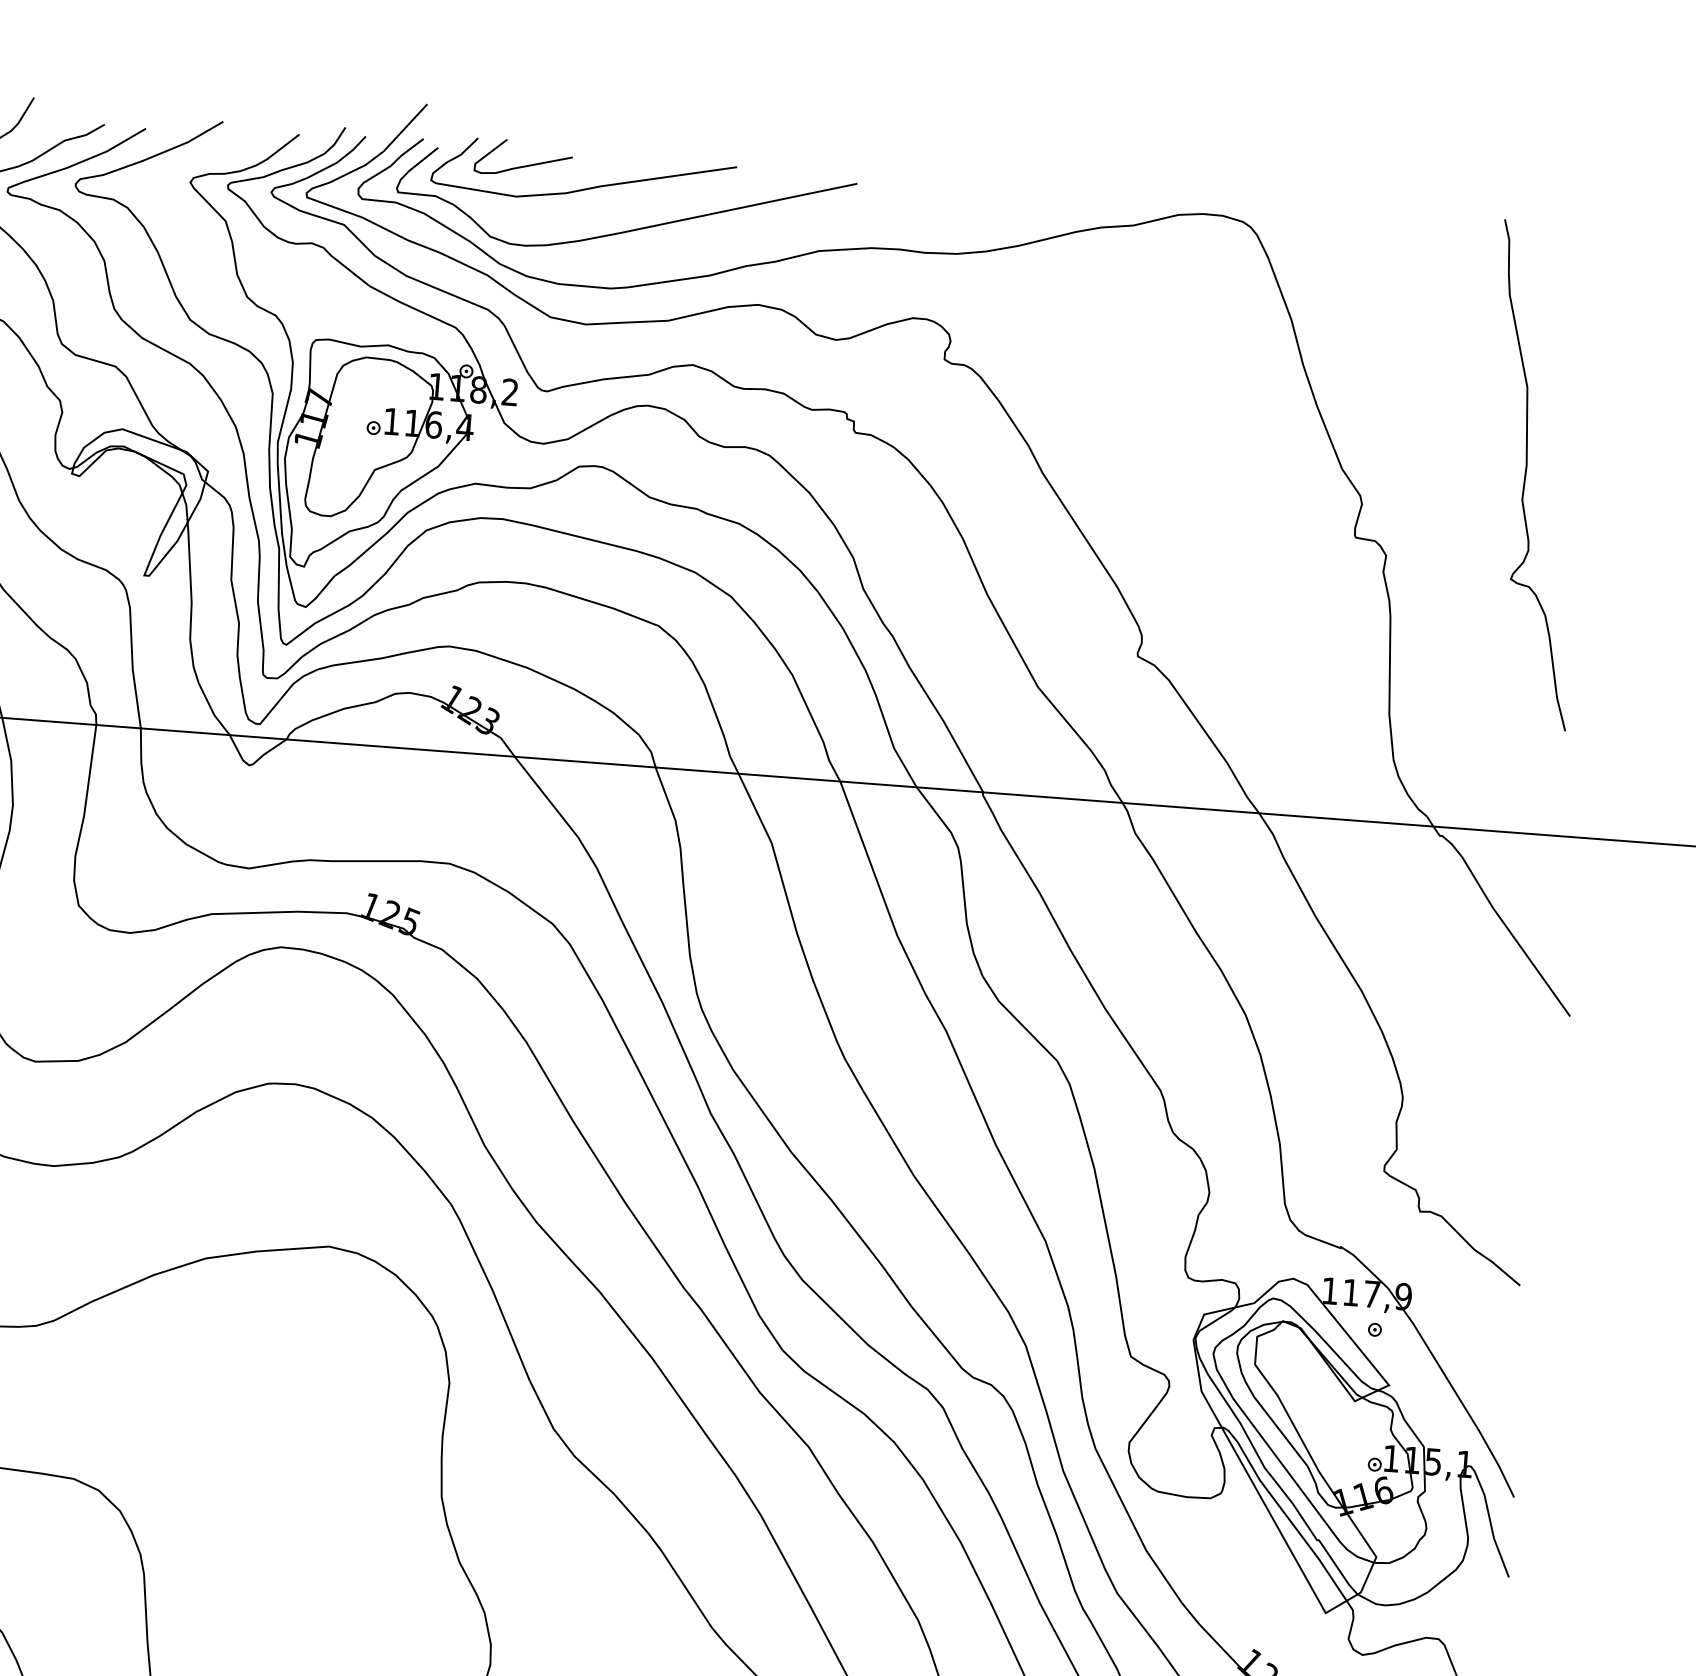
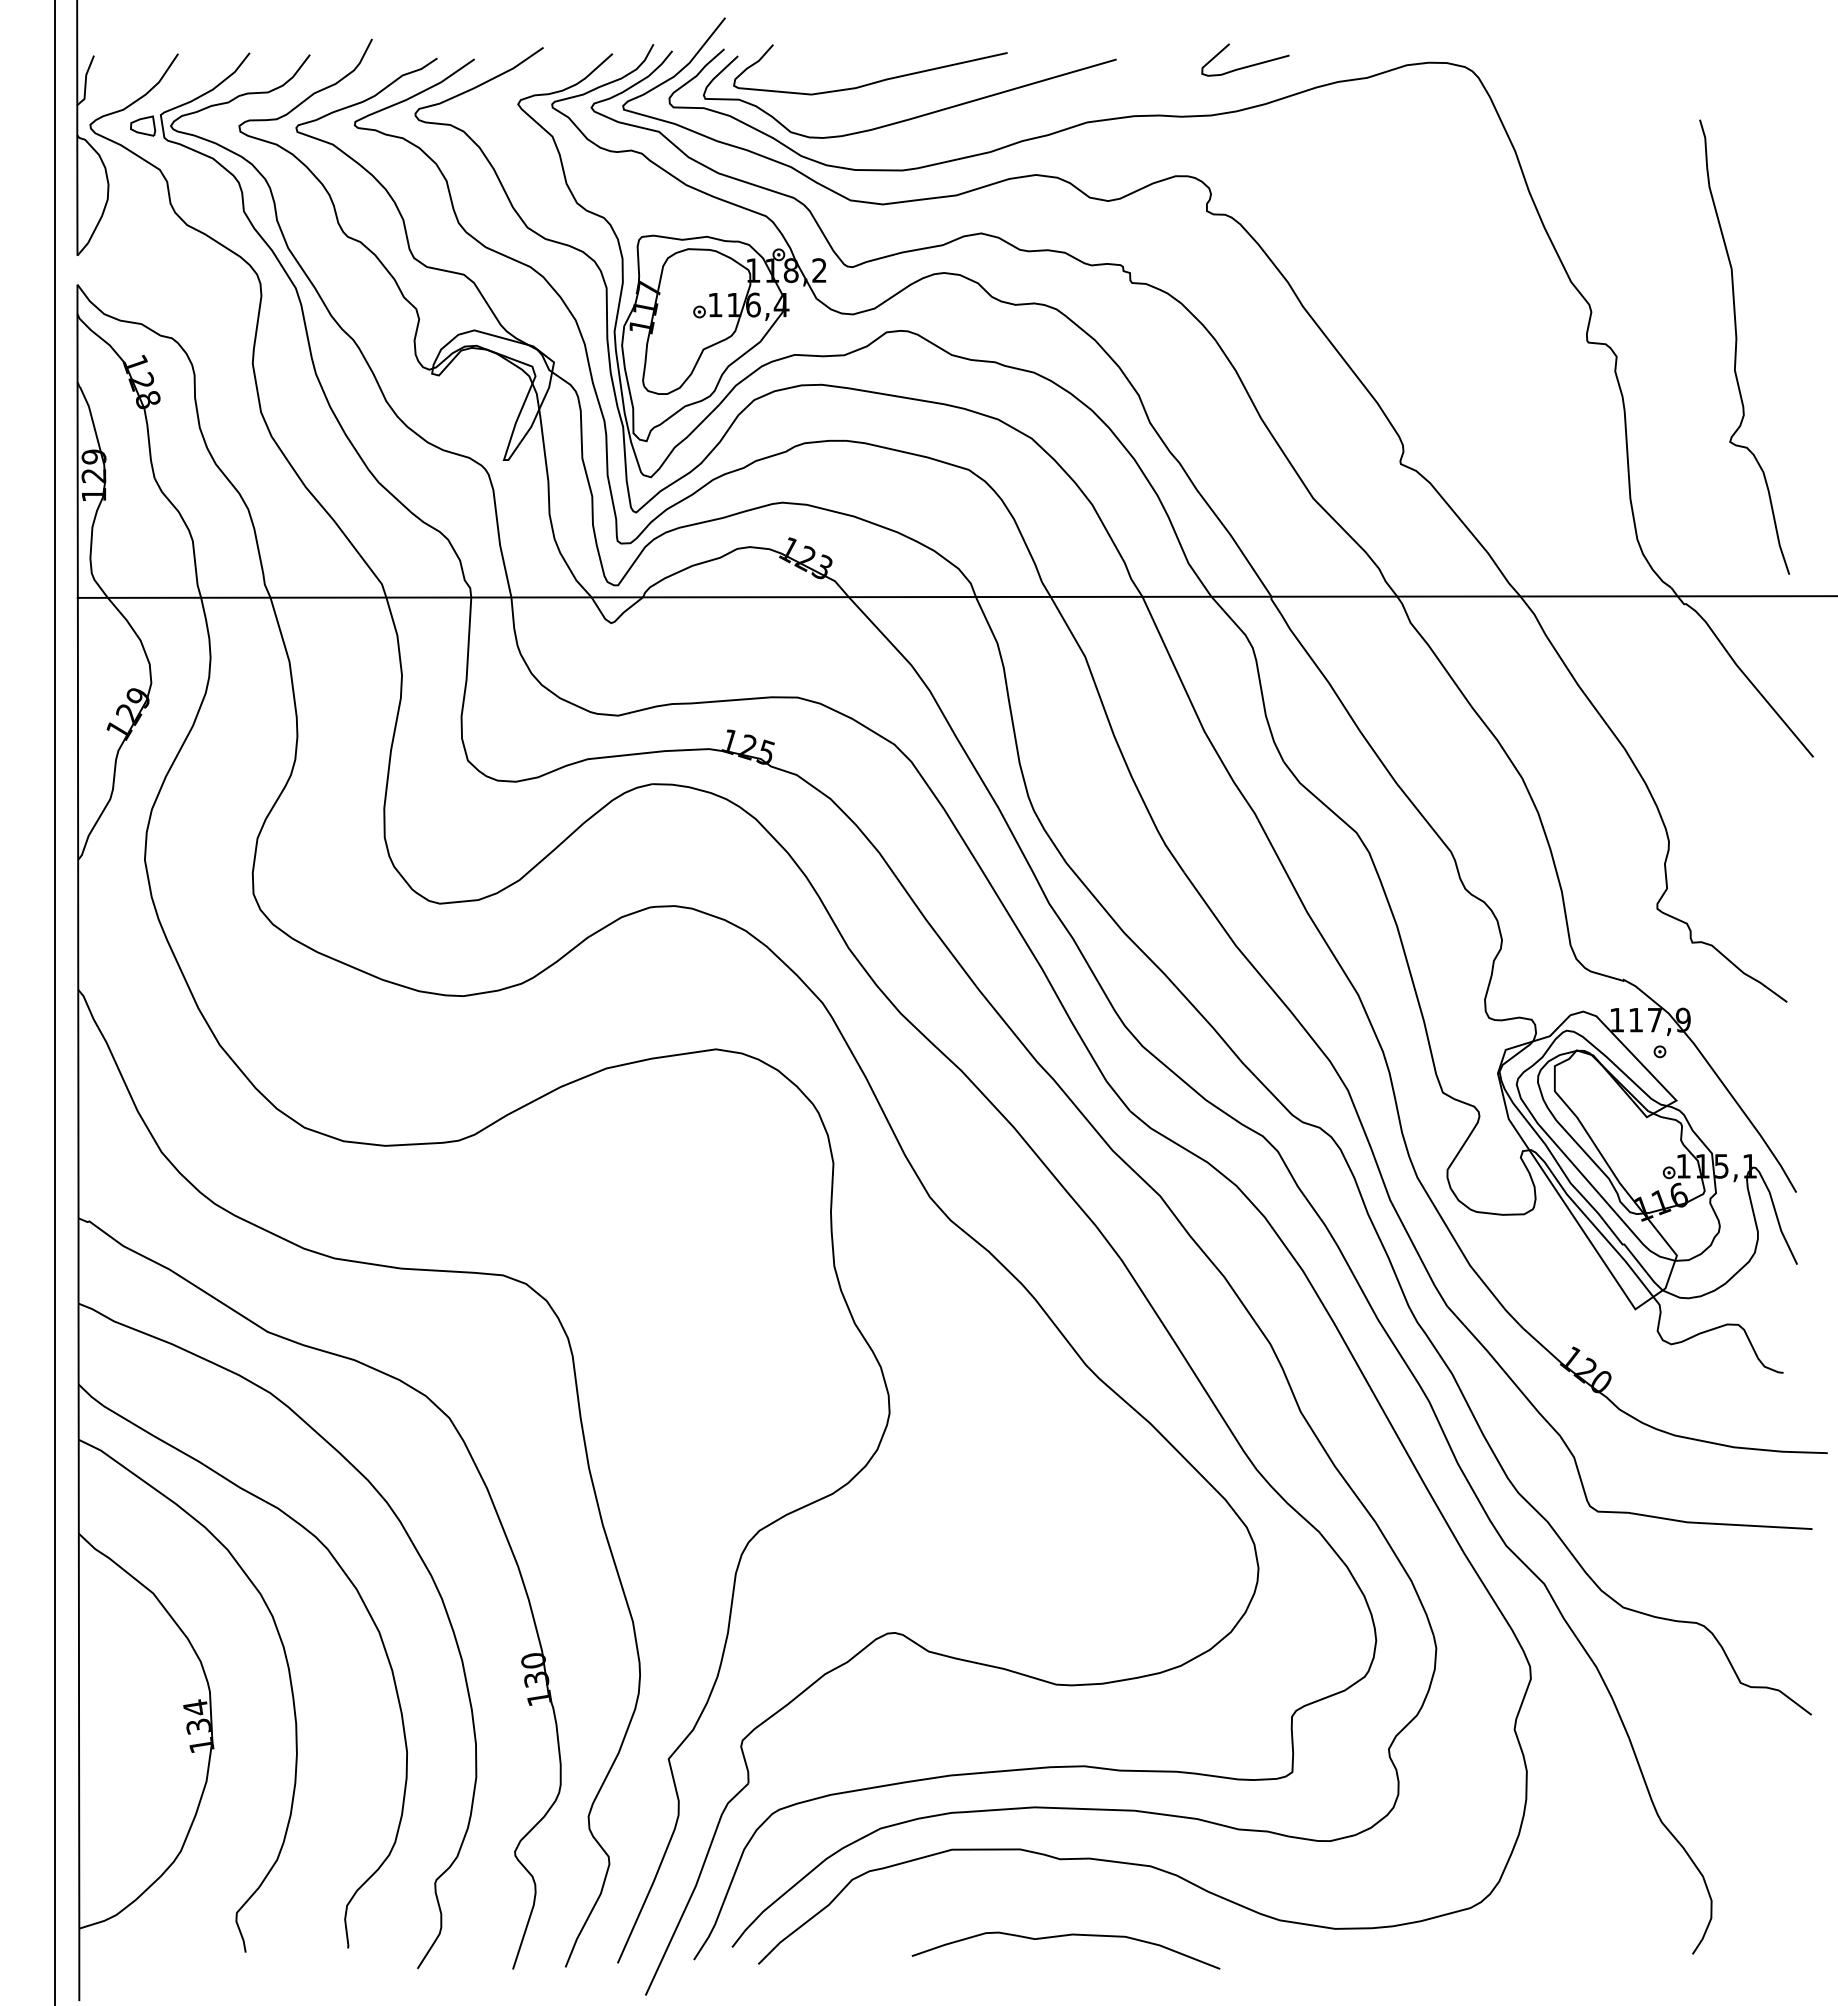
curve: (525, 164) -> (1247, 65), moved
curve: (1527, 470) -> (1737, 343), moved

